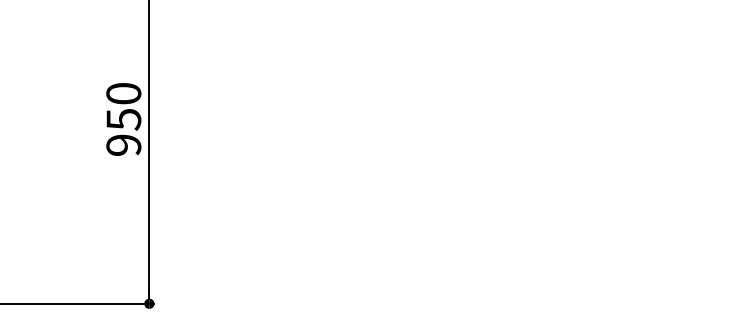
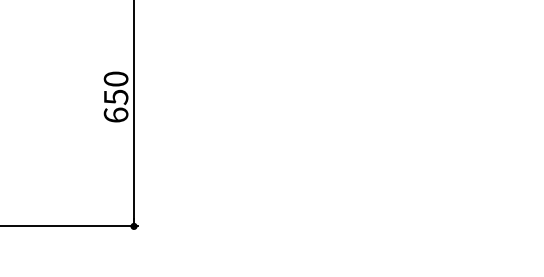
text: (122, 144) -> (115, 114), 950 -> 650

